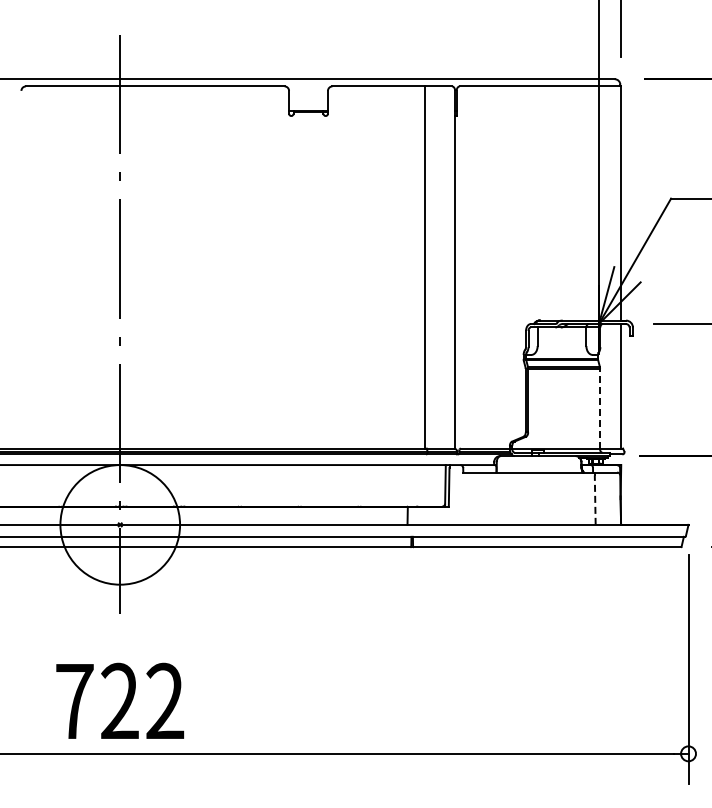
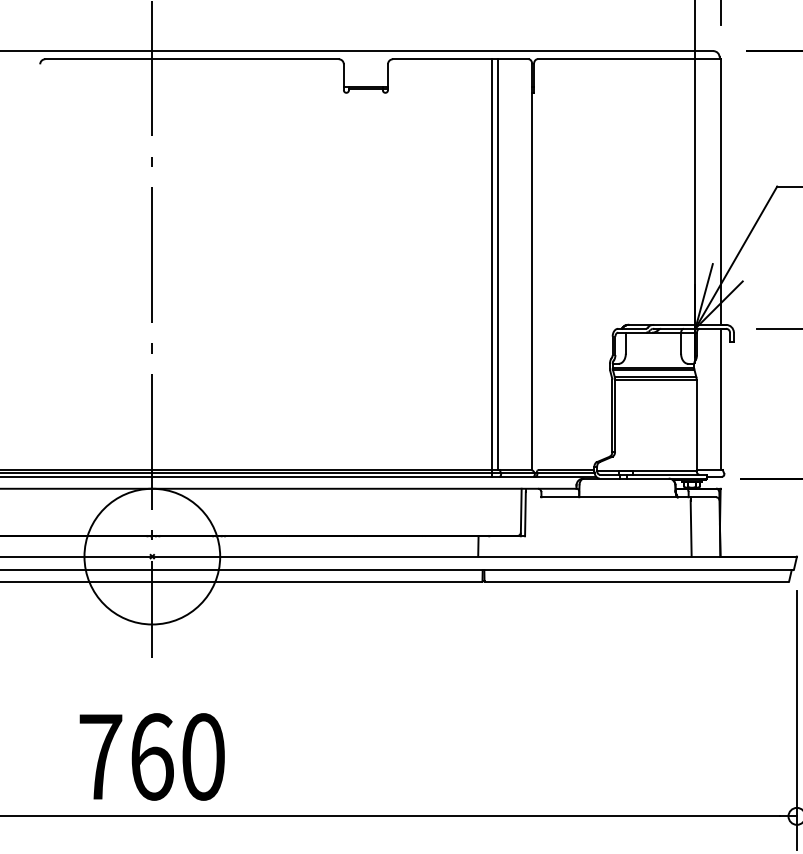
line: (419, 270) -> (491, 268), added
line: (600, 408) -> (697, 424), dashed -> solid
line: (595, 500) -> (691, 528), dashed -> solid
text: (142, 701) -> (177, 756), 722 -> 760

